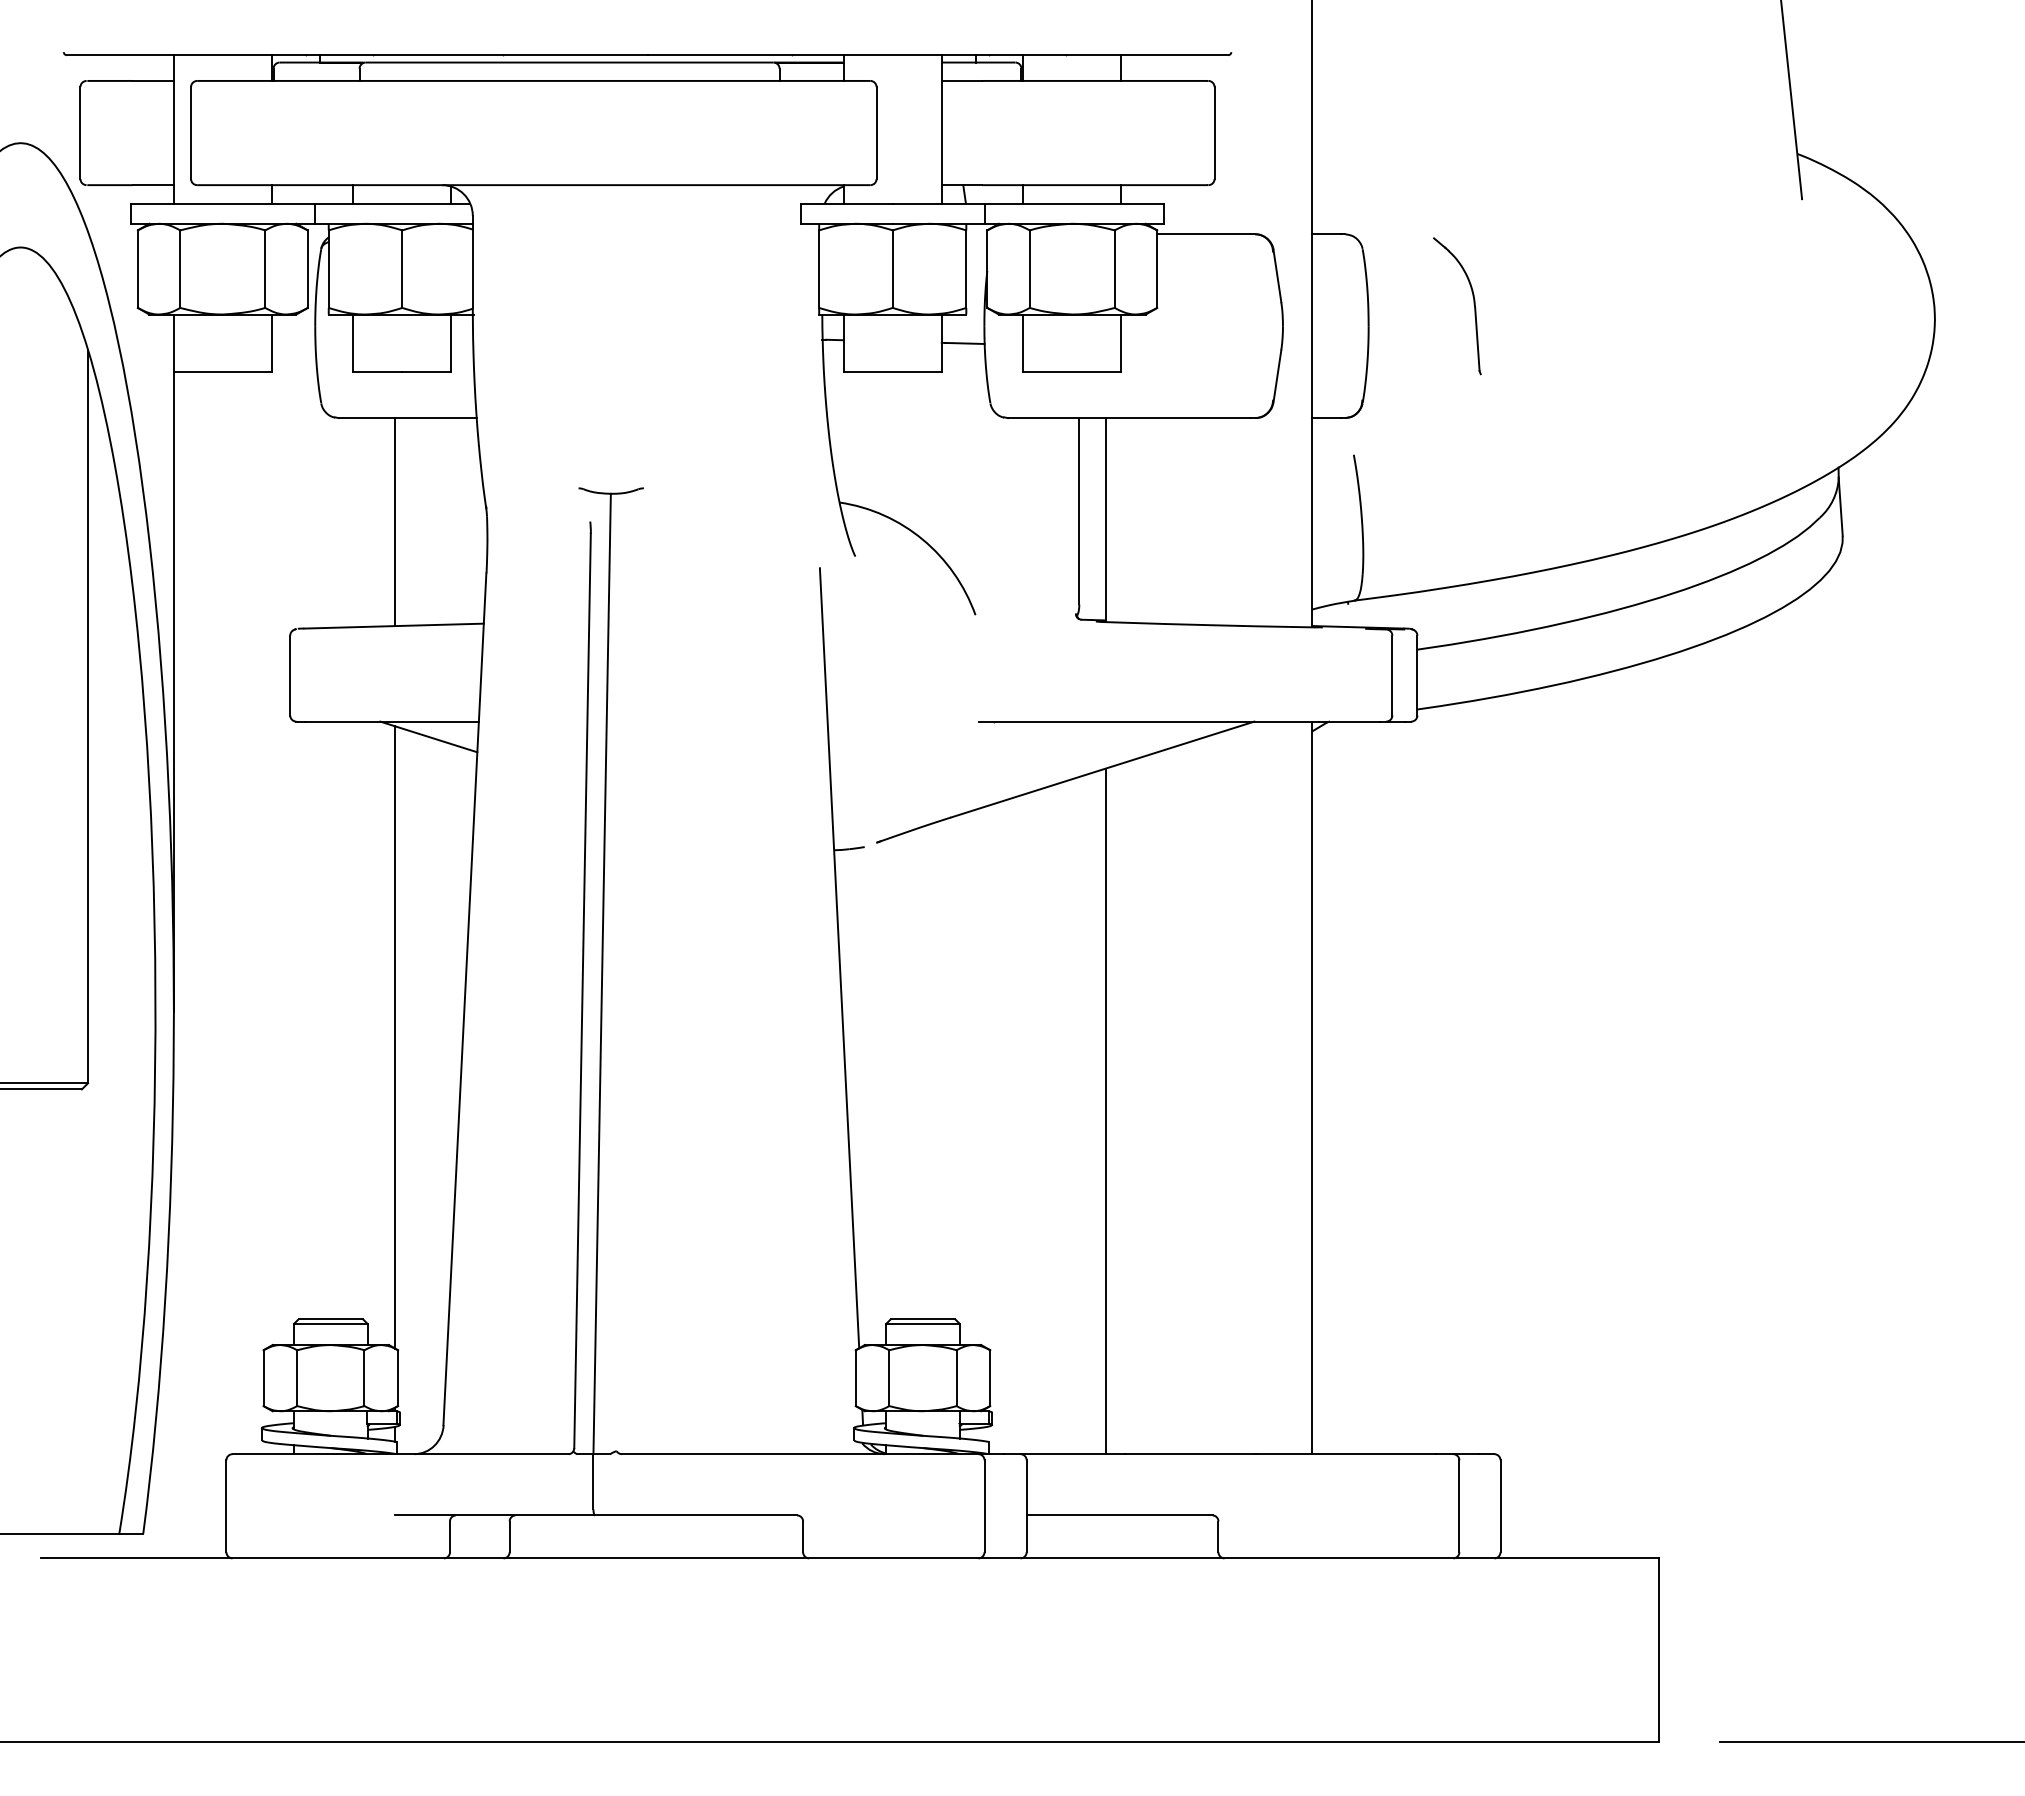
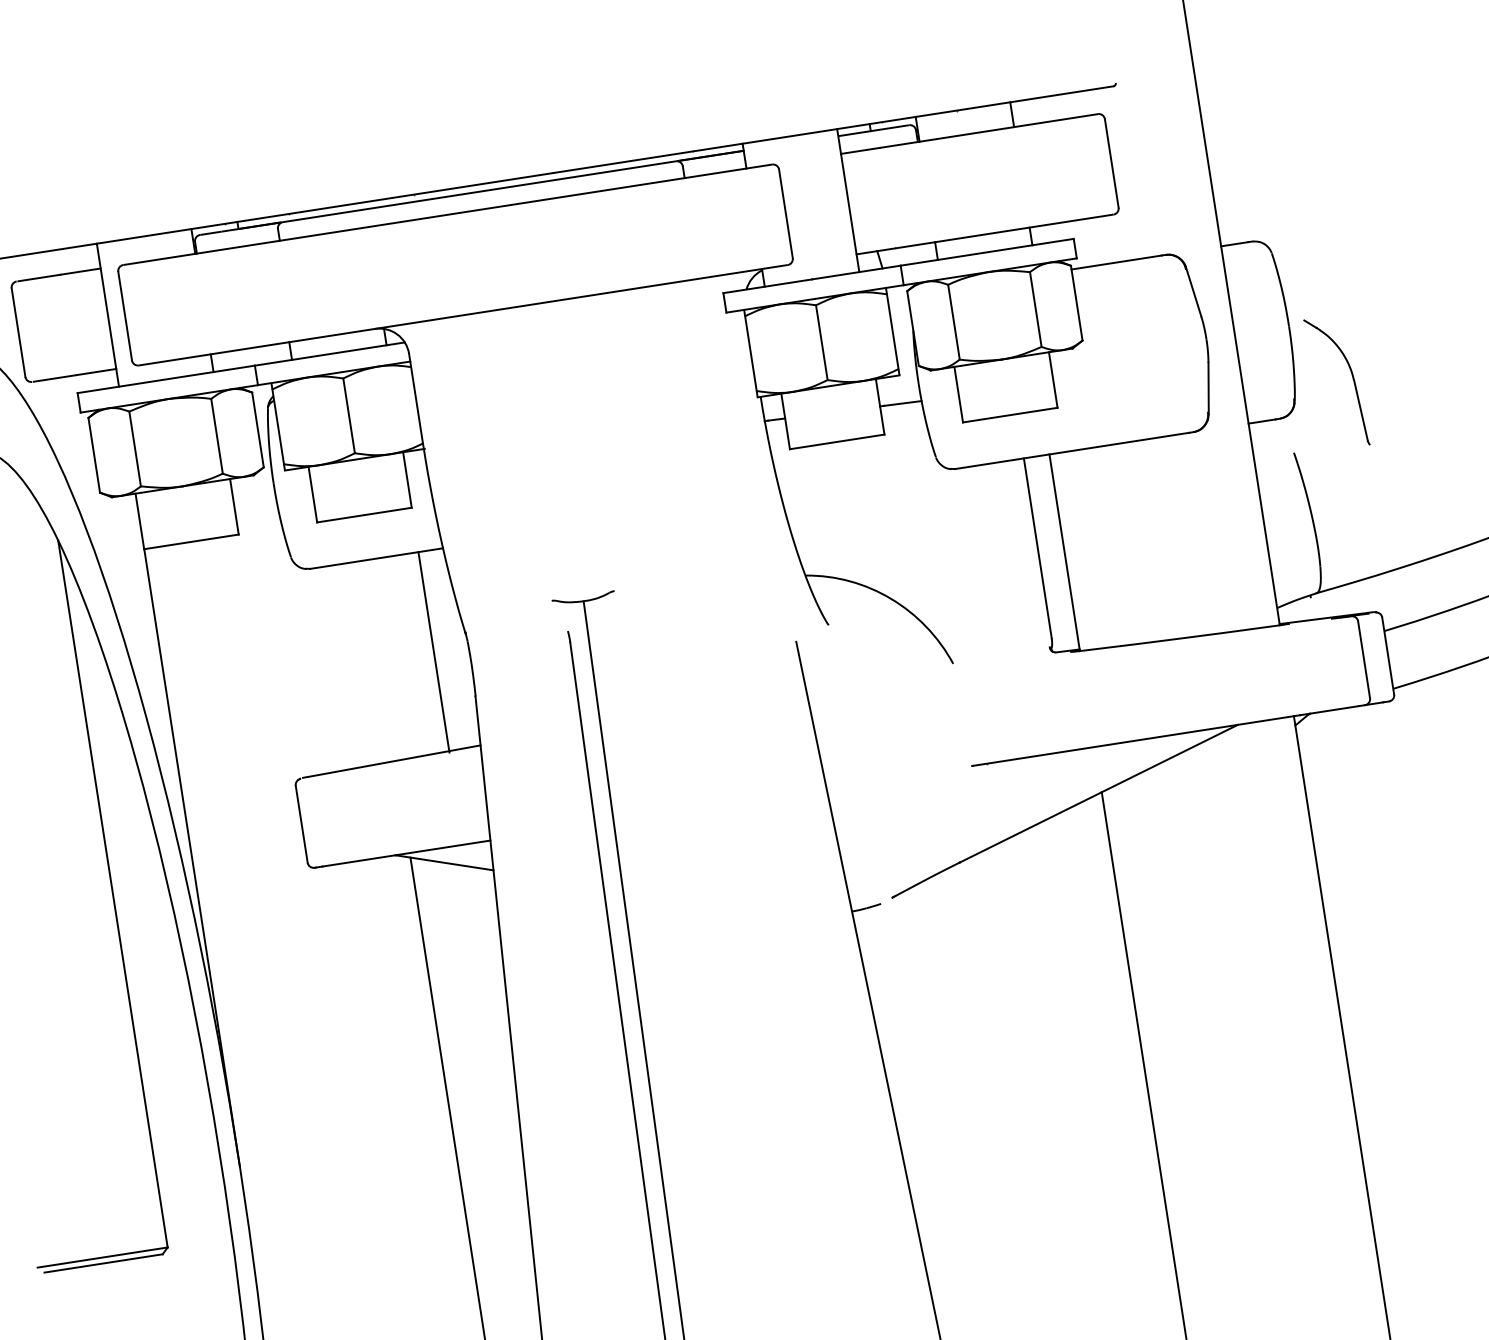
part: (1473, 304) -> (1352, 378), moved
line: (395, 522) -> (434, 652), moved

